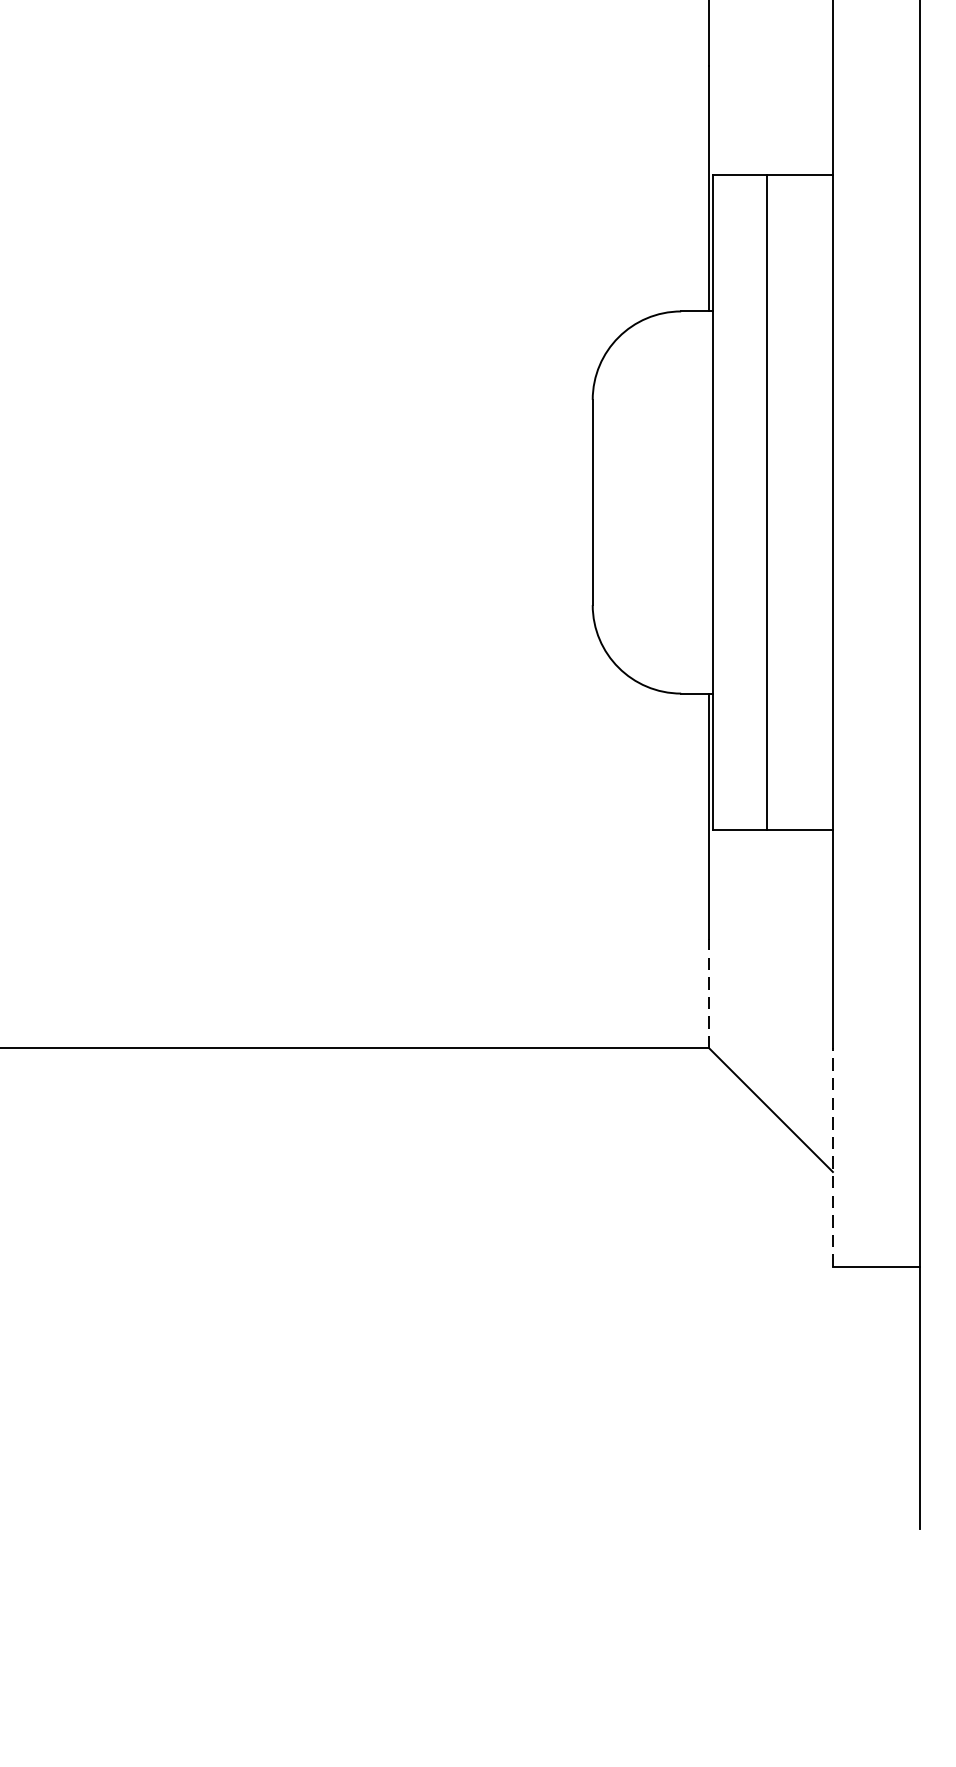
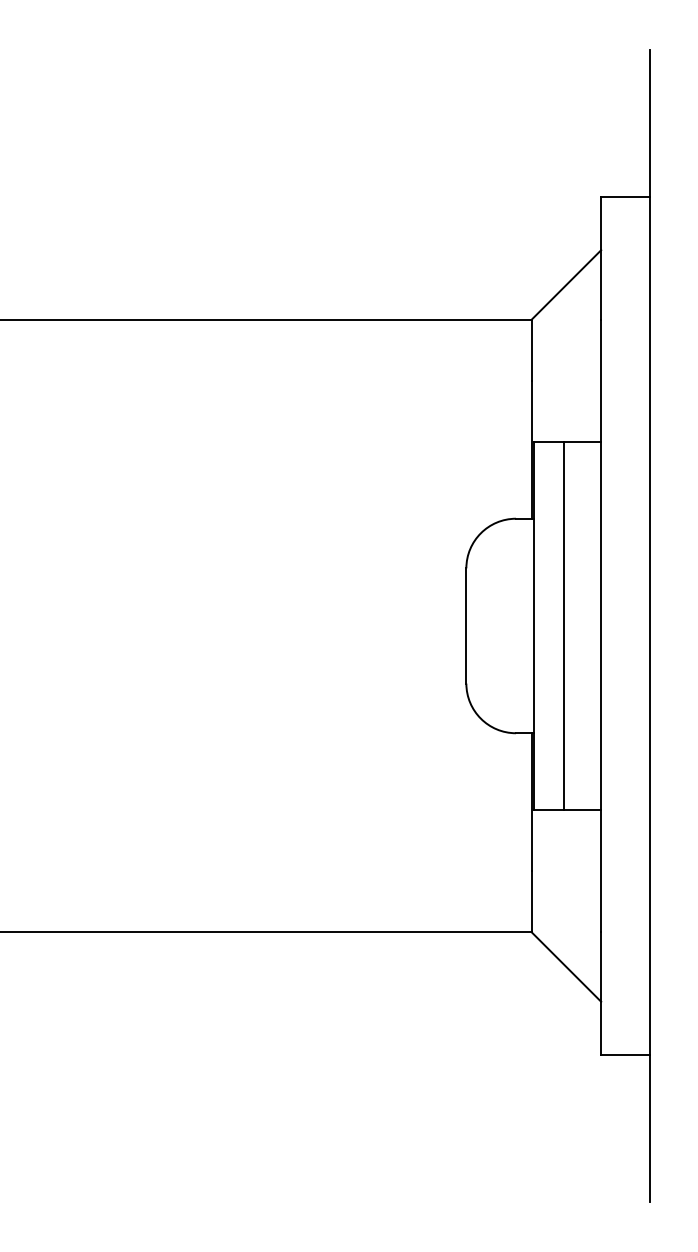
line: (708, 993) -> (531, 901), dashed -> solid
line: (833, 1157) -> (601, 993), dashed -> solid

